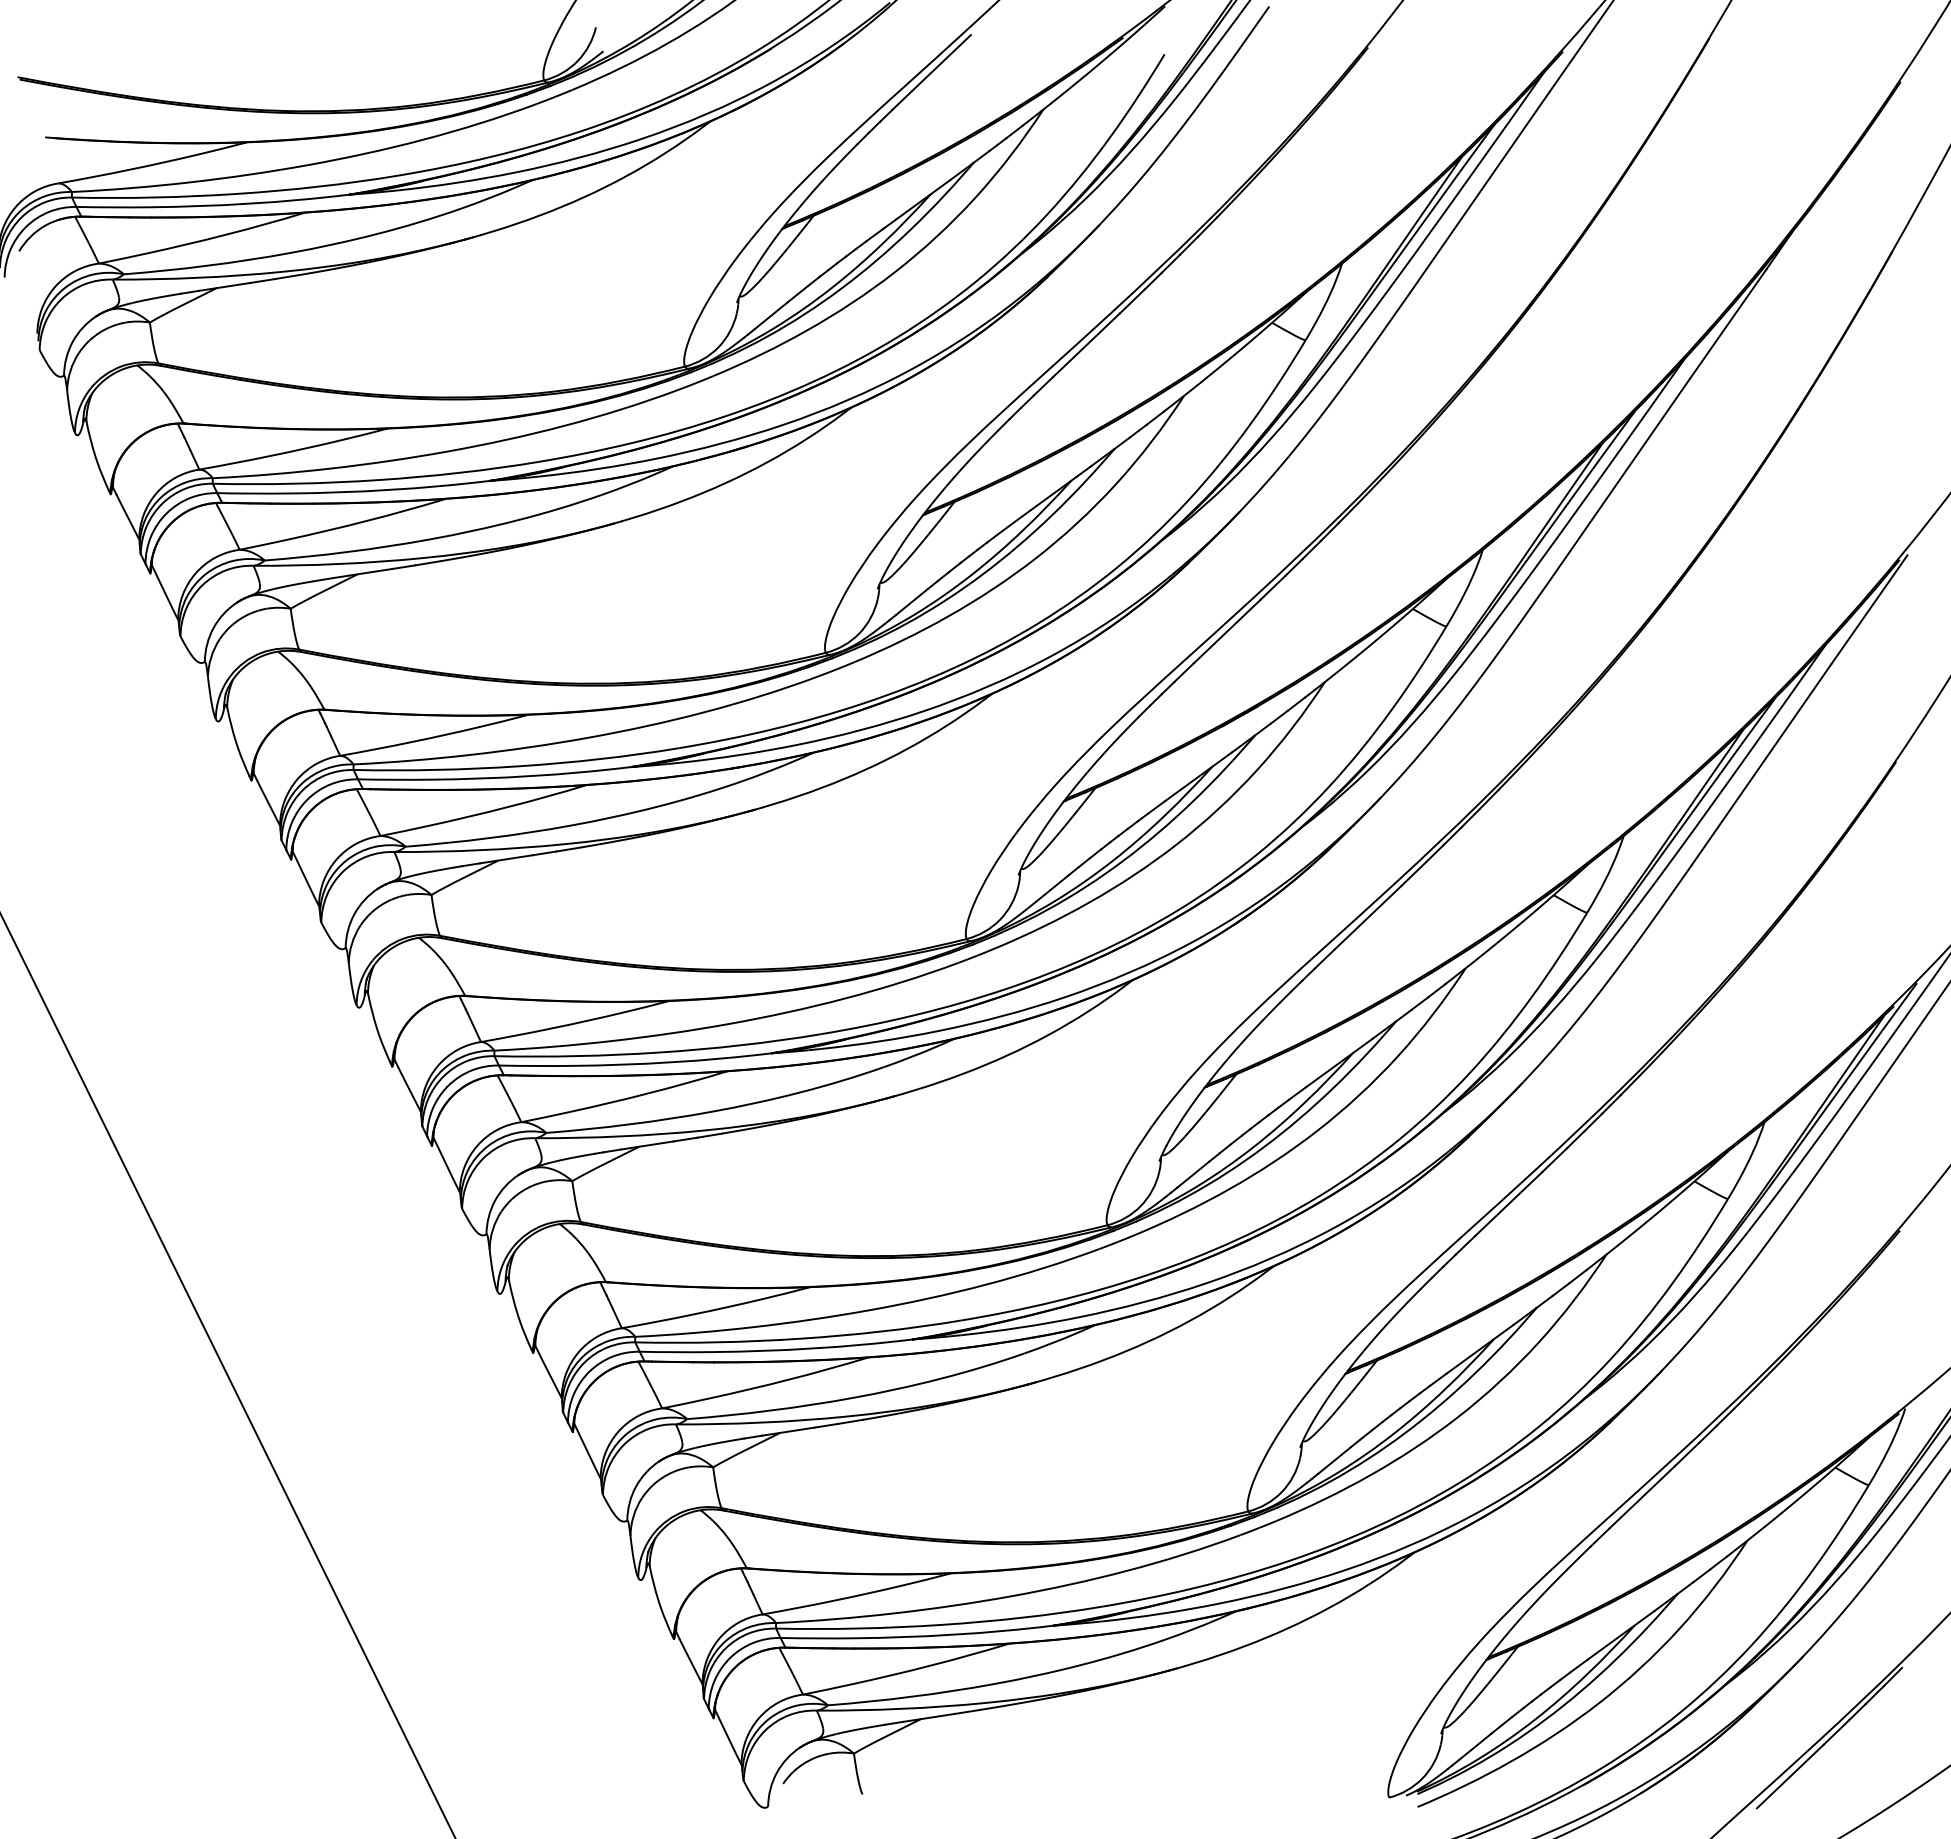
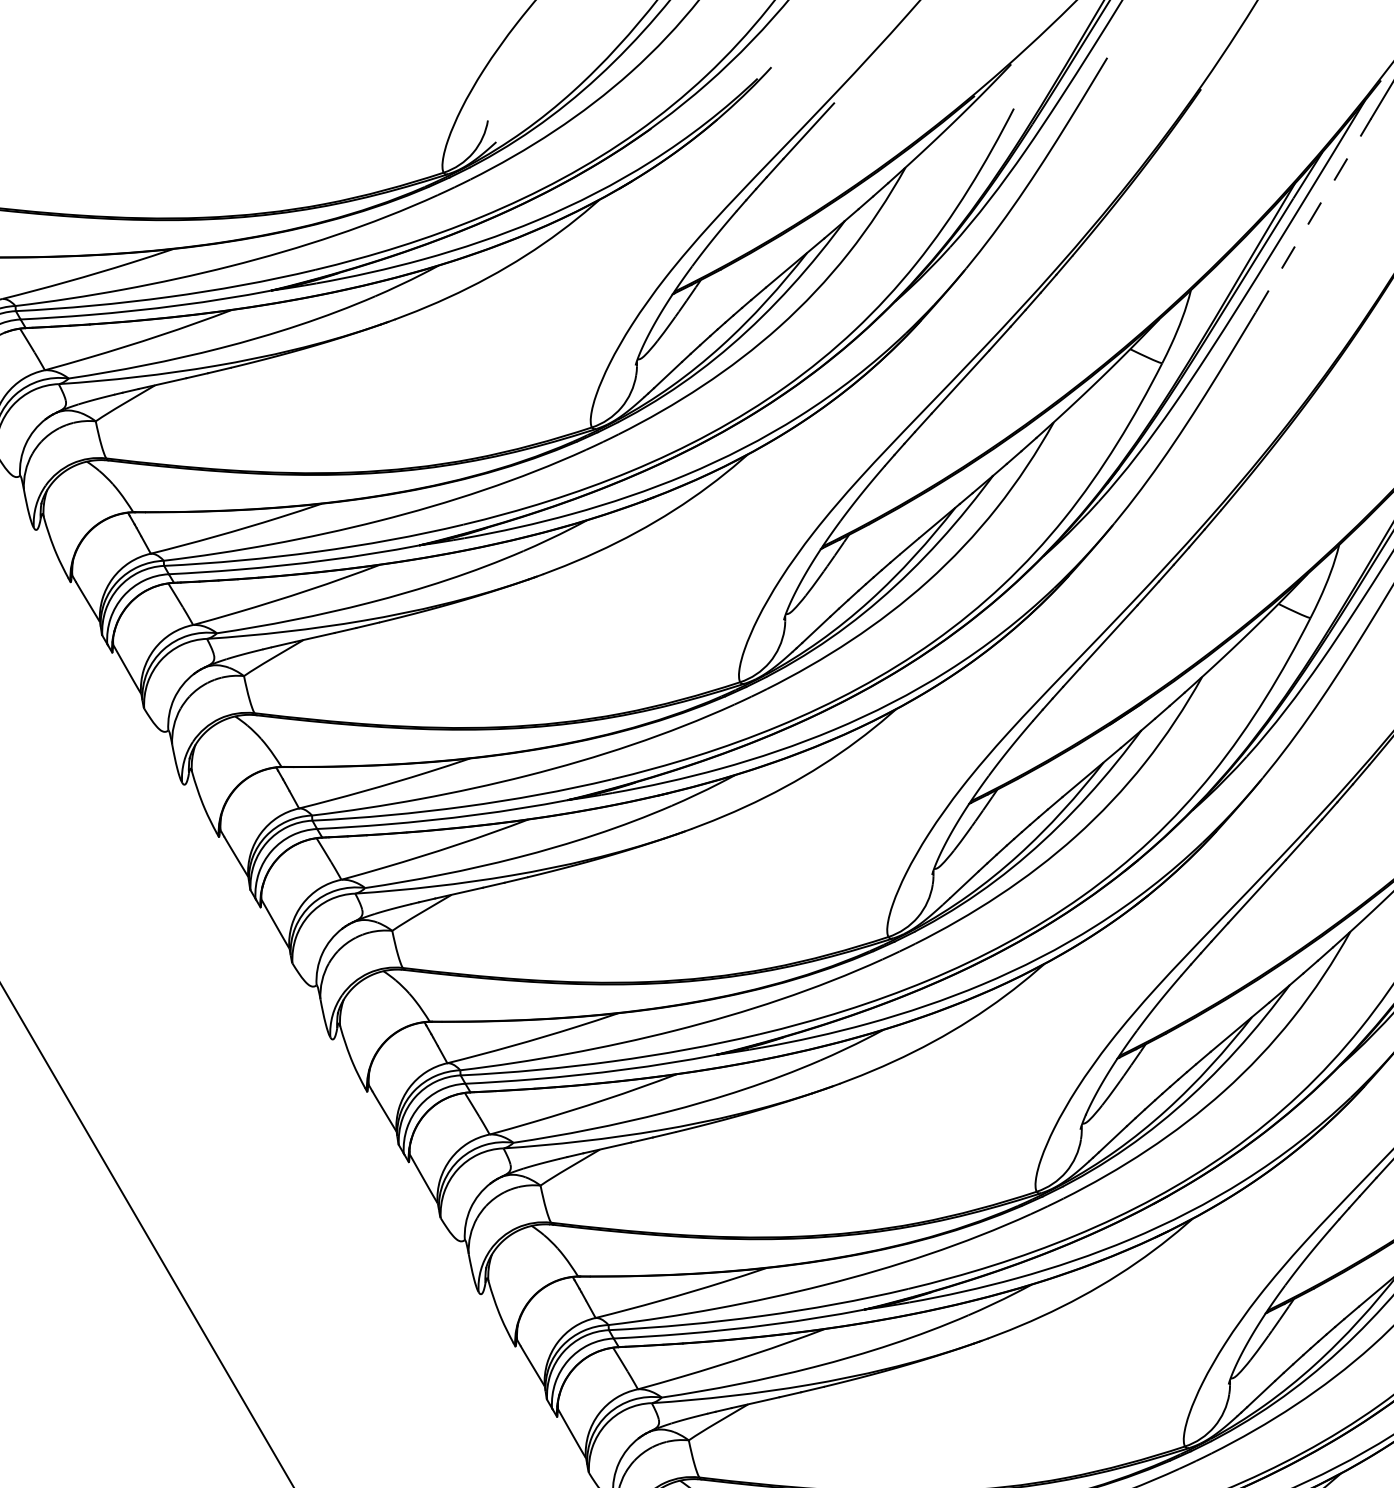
line: (1480, 192) -> (1314, 215), solid -> dashed

